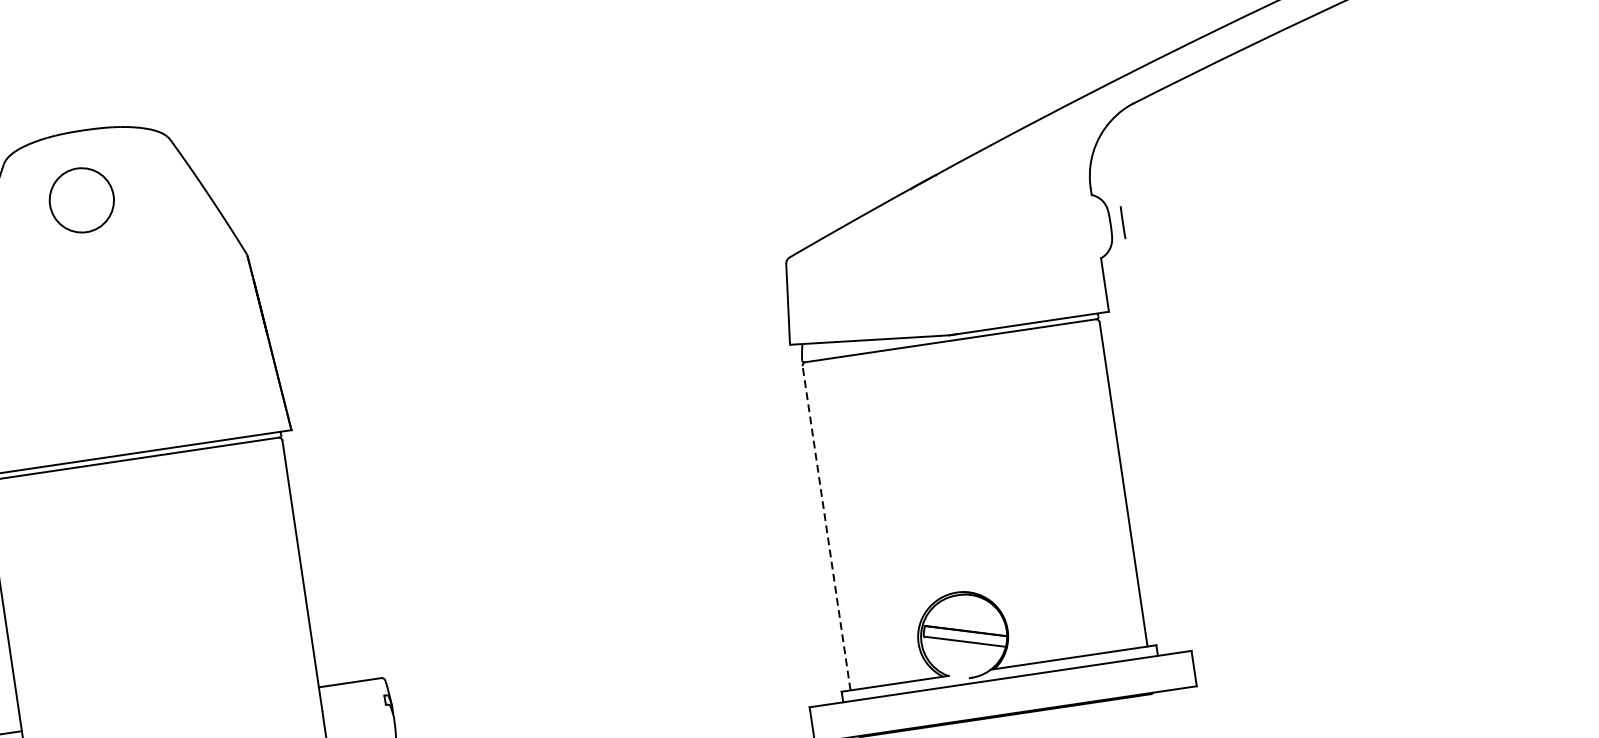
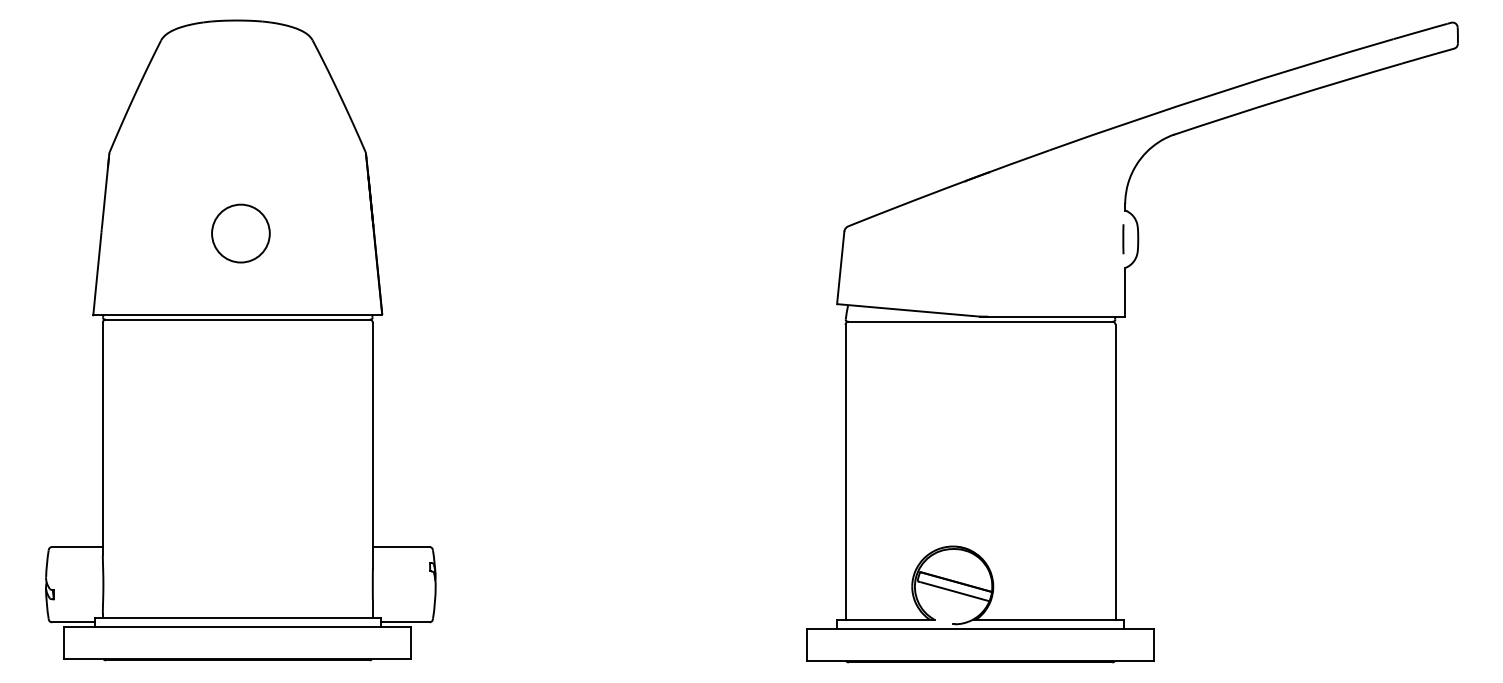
part: (81, 200) -> (240, 233), moved
line: (1123, 222) -> (1123, 239), moved
line: (826, 527) -> (845, 471), dashed -> solid

